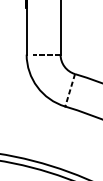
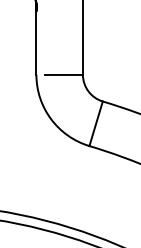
line: (47, 54) -> (64, 74), dashed -> solid
line: (70, 90) -> (96, 124), dashed -> solid

